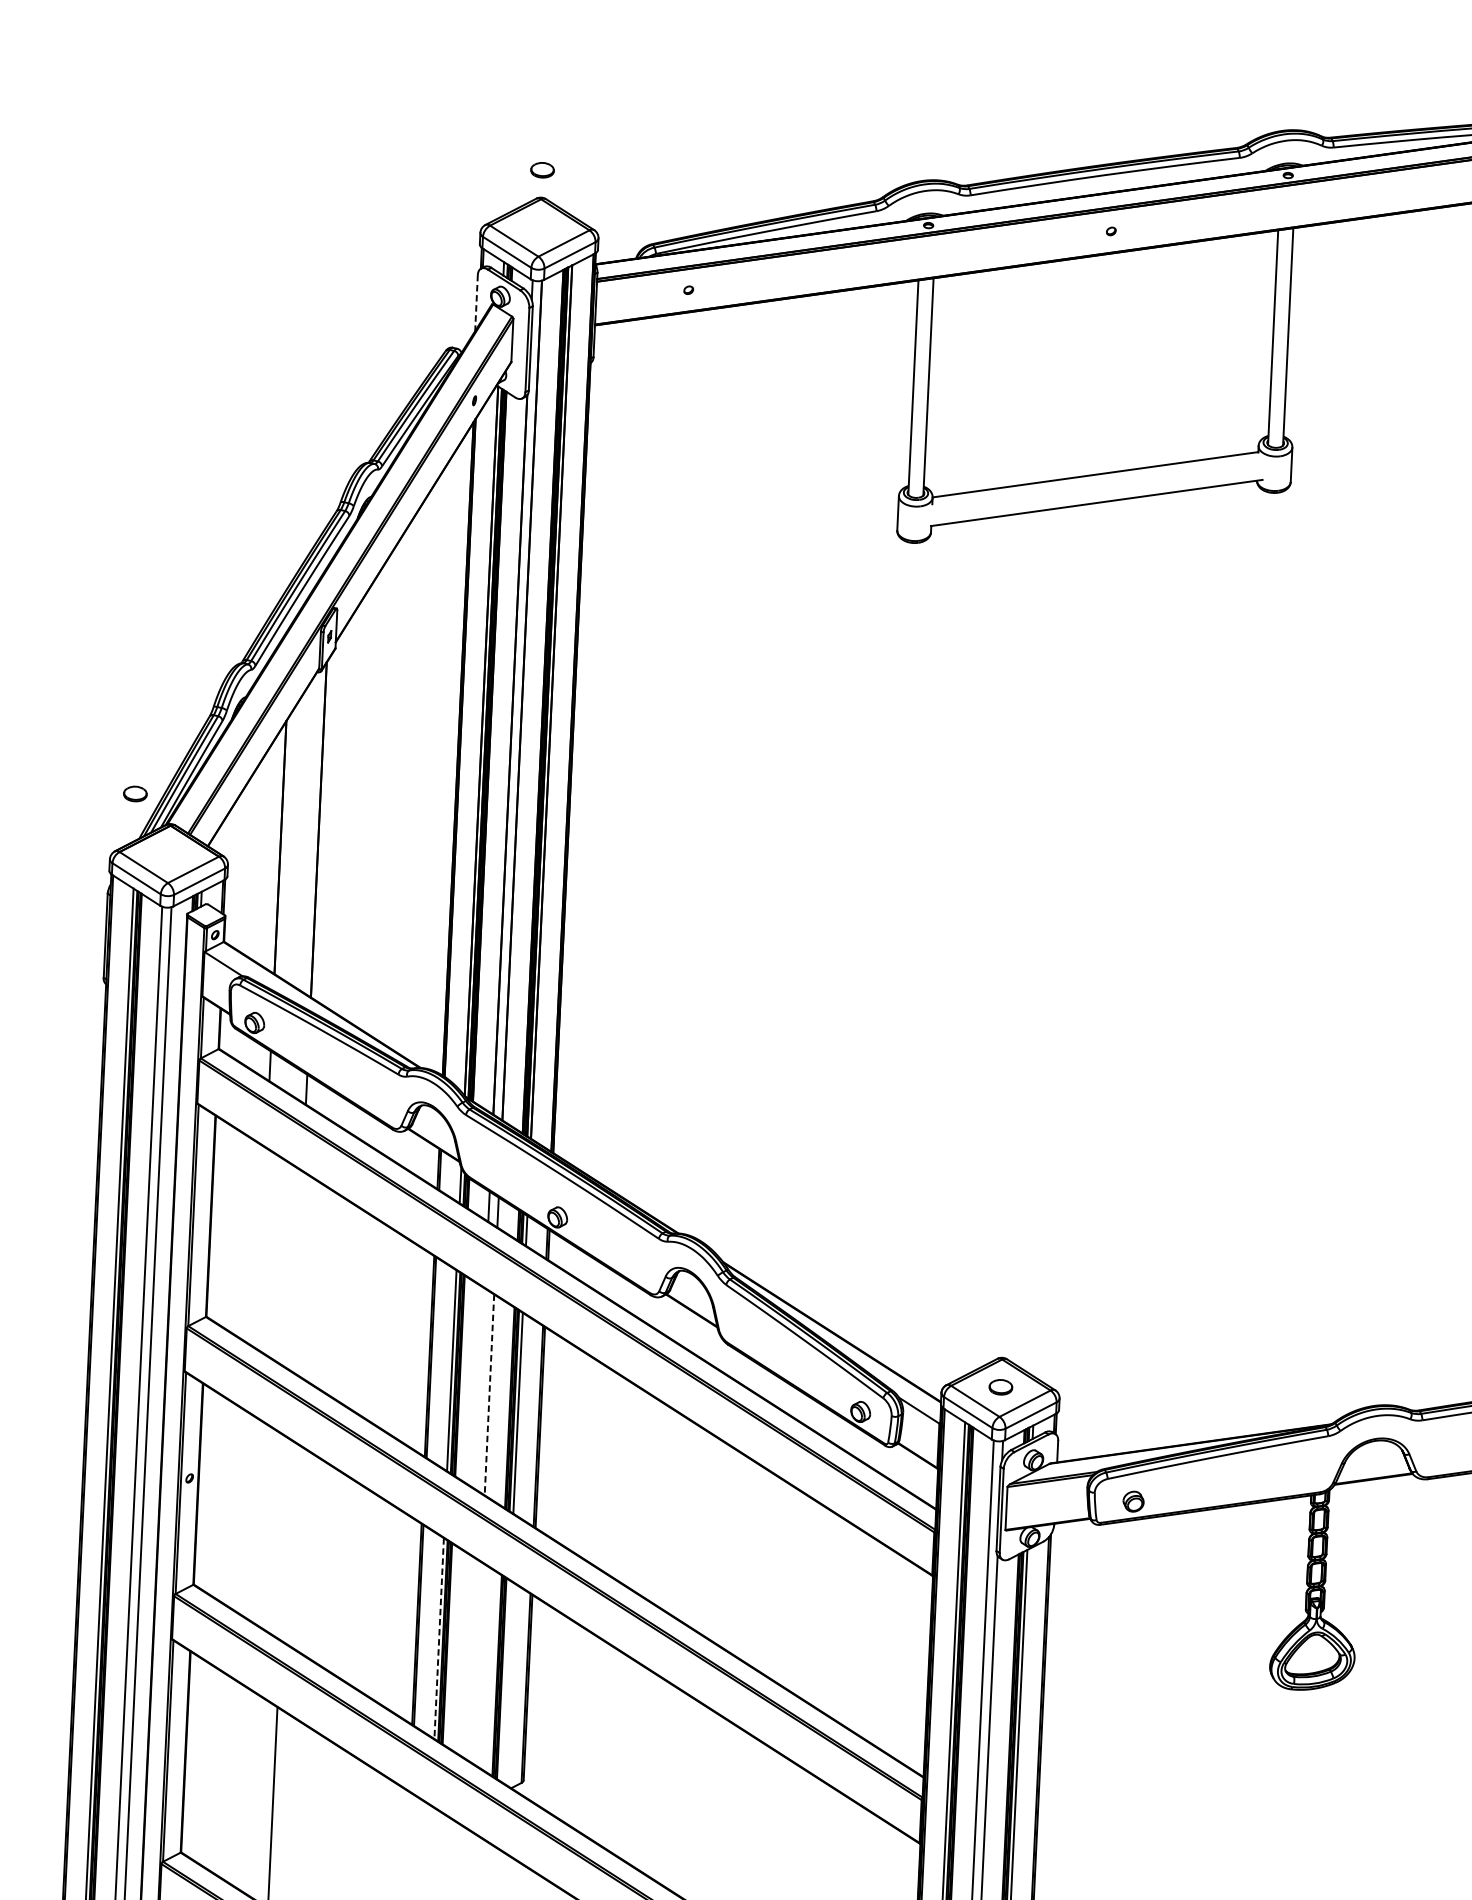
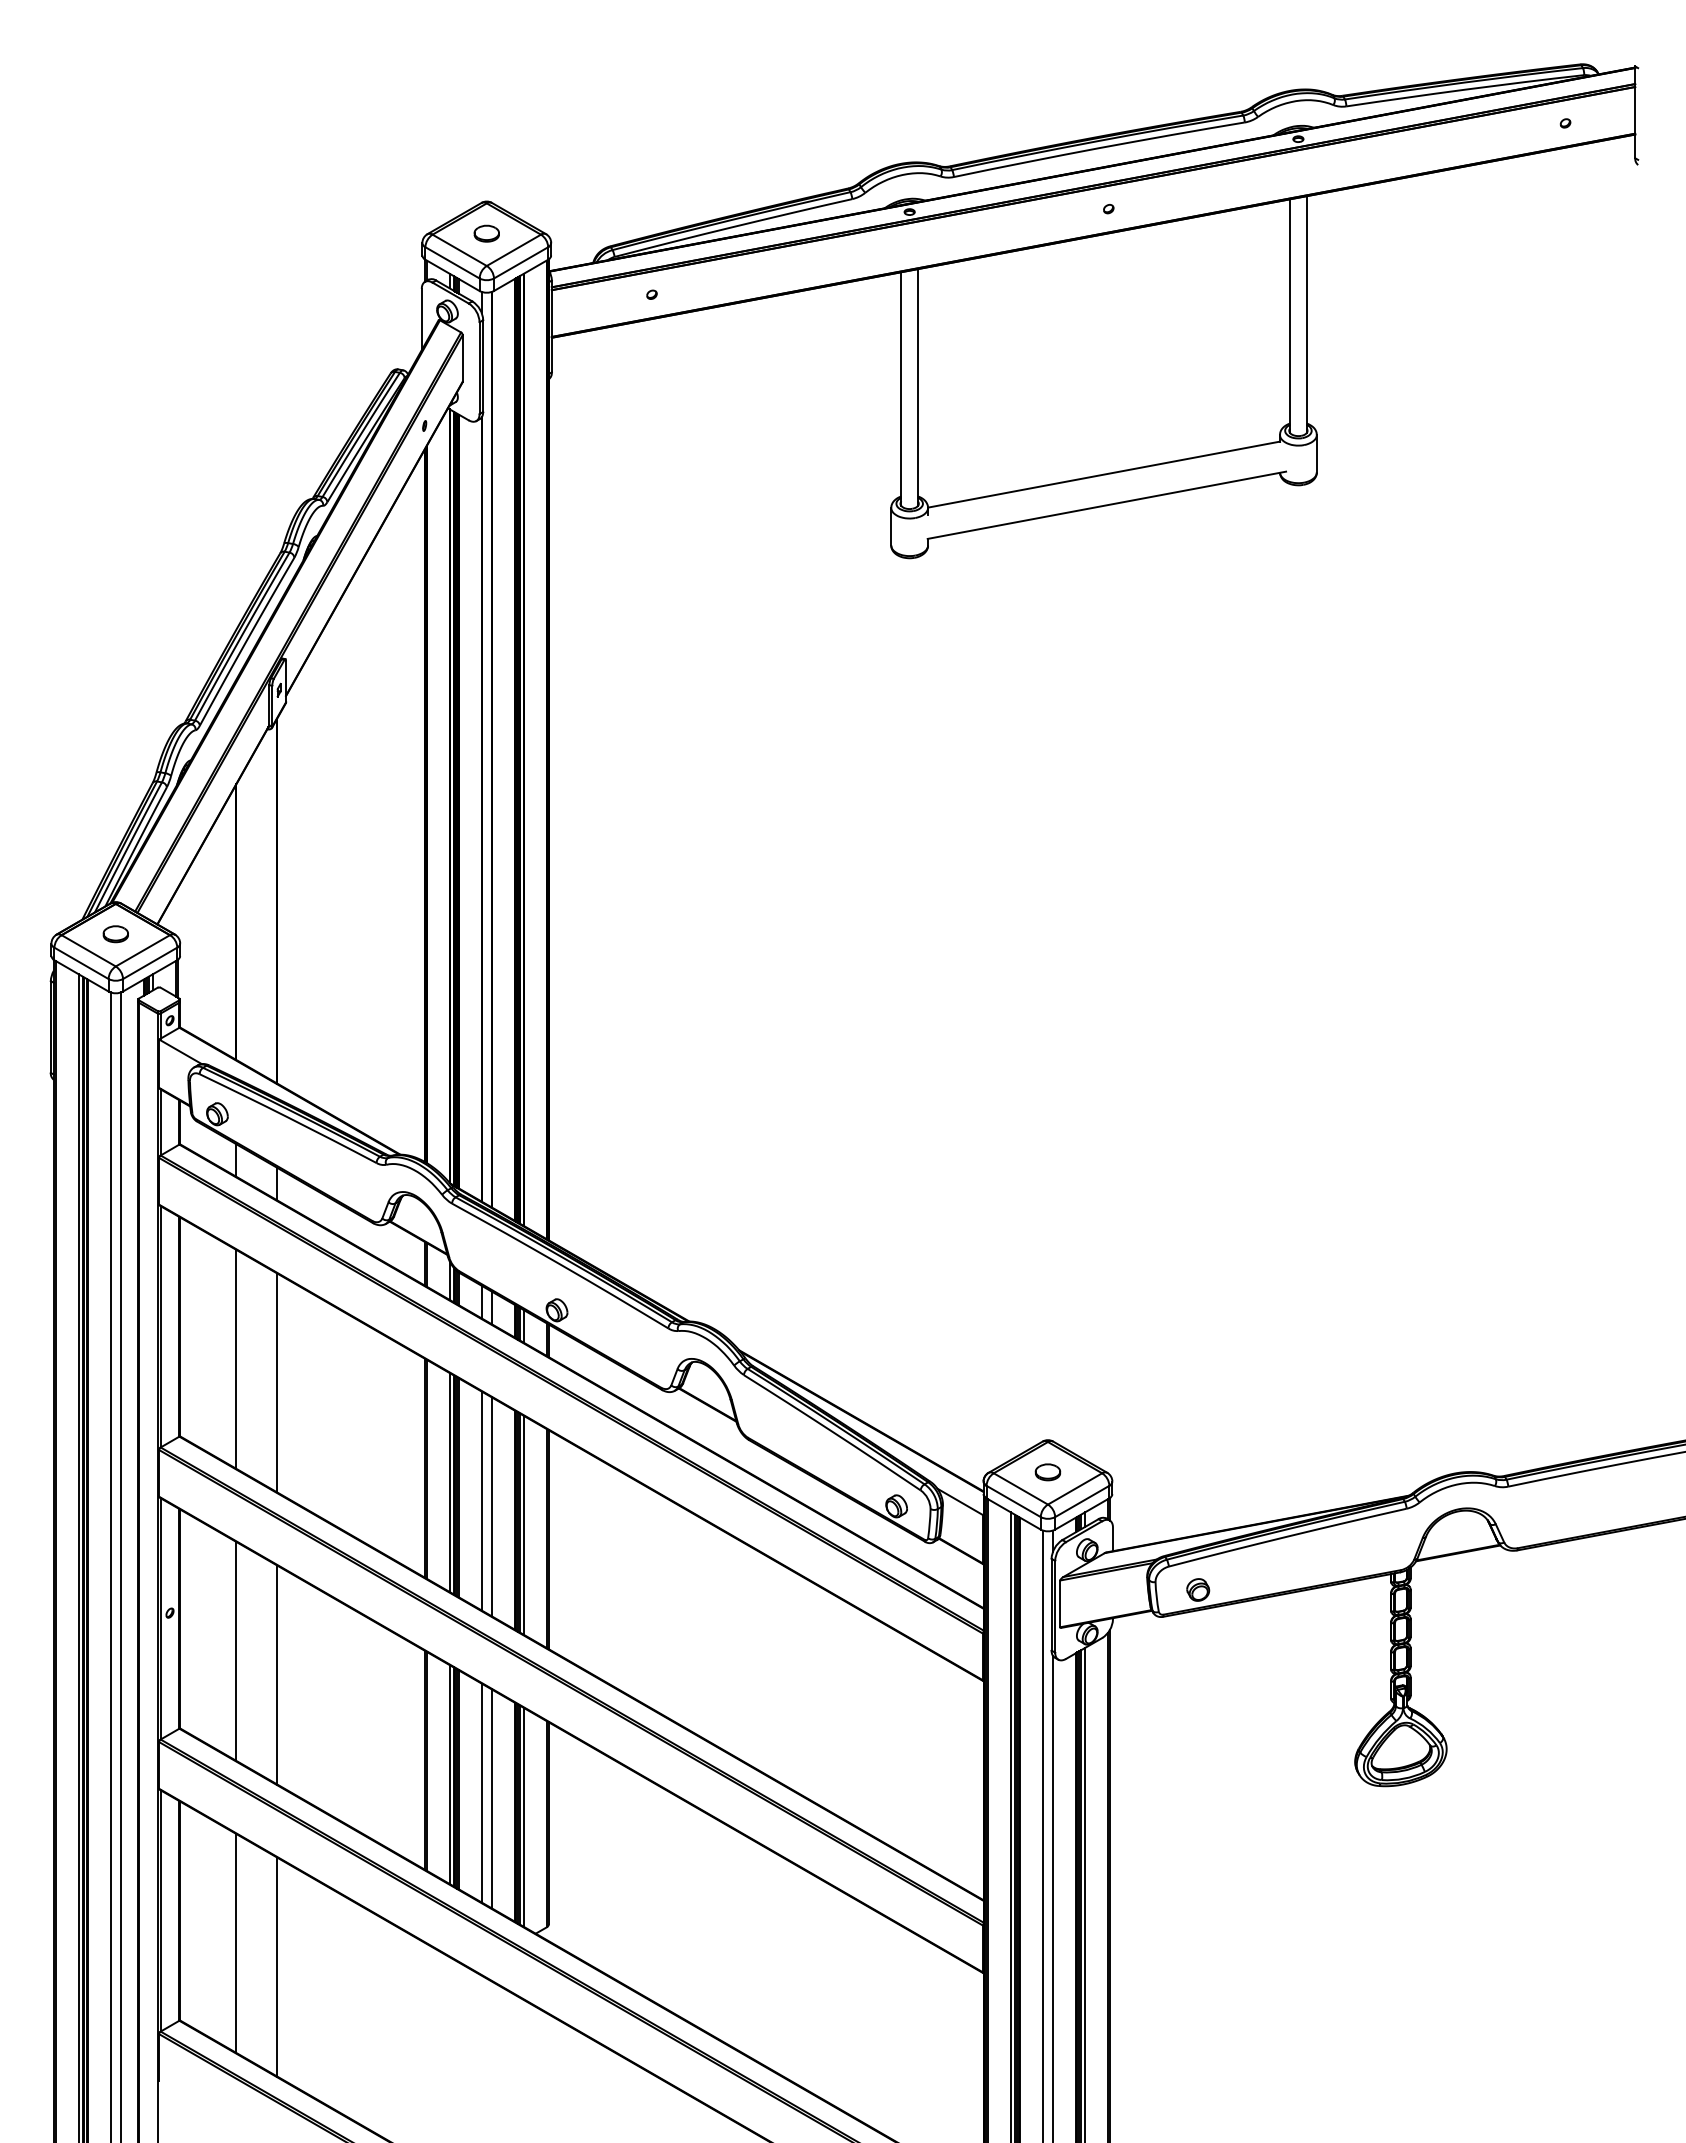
part: (542, 170) -> (486, 233), moved
line: (476, 302) -> (421, 319), dashed -> solid
part: (135, 794) -> (115, 934), moved
line: (261, 1247) -> (236, 1358), added
line: (298, 1271) -> (277, 1382), added
line: (480, 1388) -> (481, 1500), added
line: (489, 1395) -> (491, 1507), dashed -> solid
line: (248, 1516) -> (236, 1651), added
line: (285, 1539) -> (277, 1674), added
line: (438, 1639) -> (449, 1775), dashed -> solid
line: (467, 1656) -> (481, 1792), added
line: (476, 1662) -> (491, 1798), added
line: (505, 1681) -> (523, 1817), added
line: (236, 1784) -> (236, 1943), added

